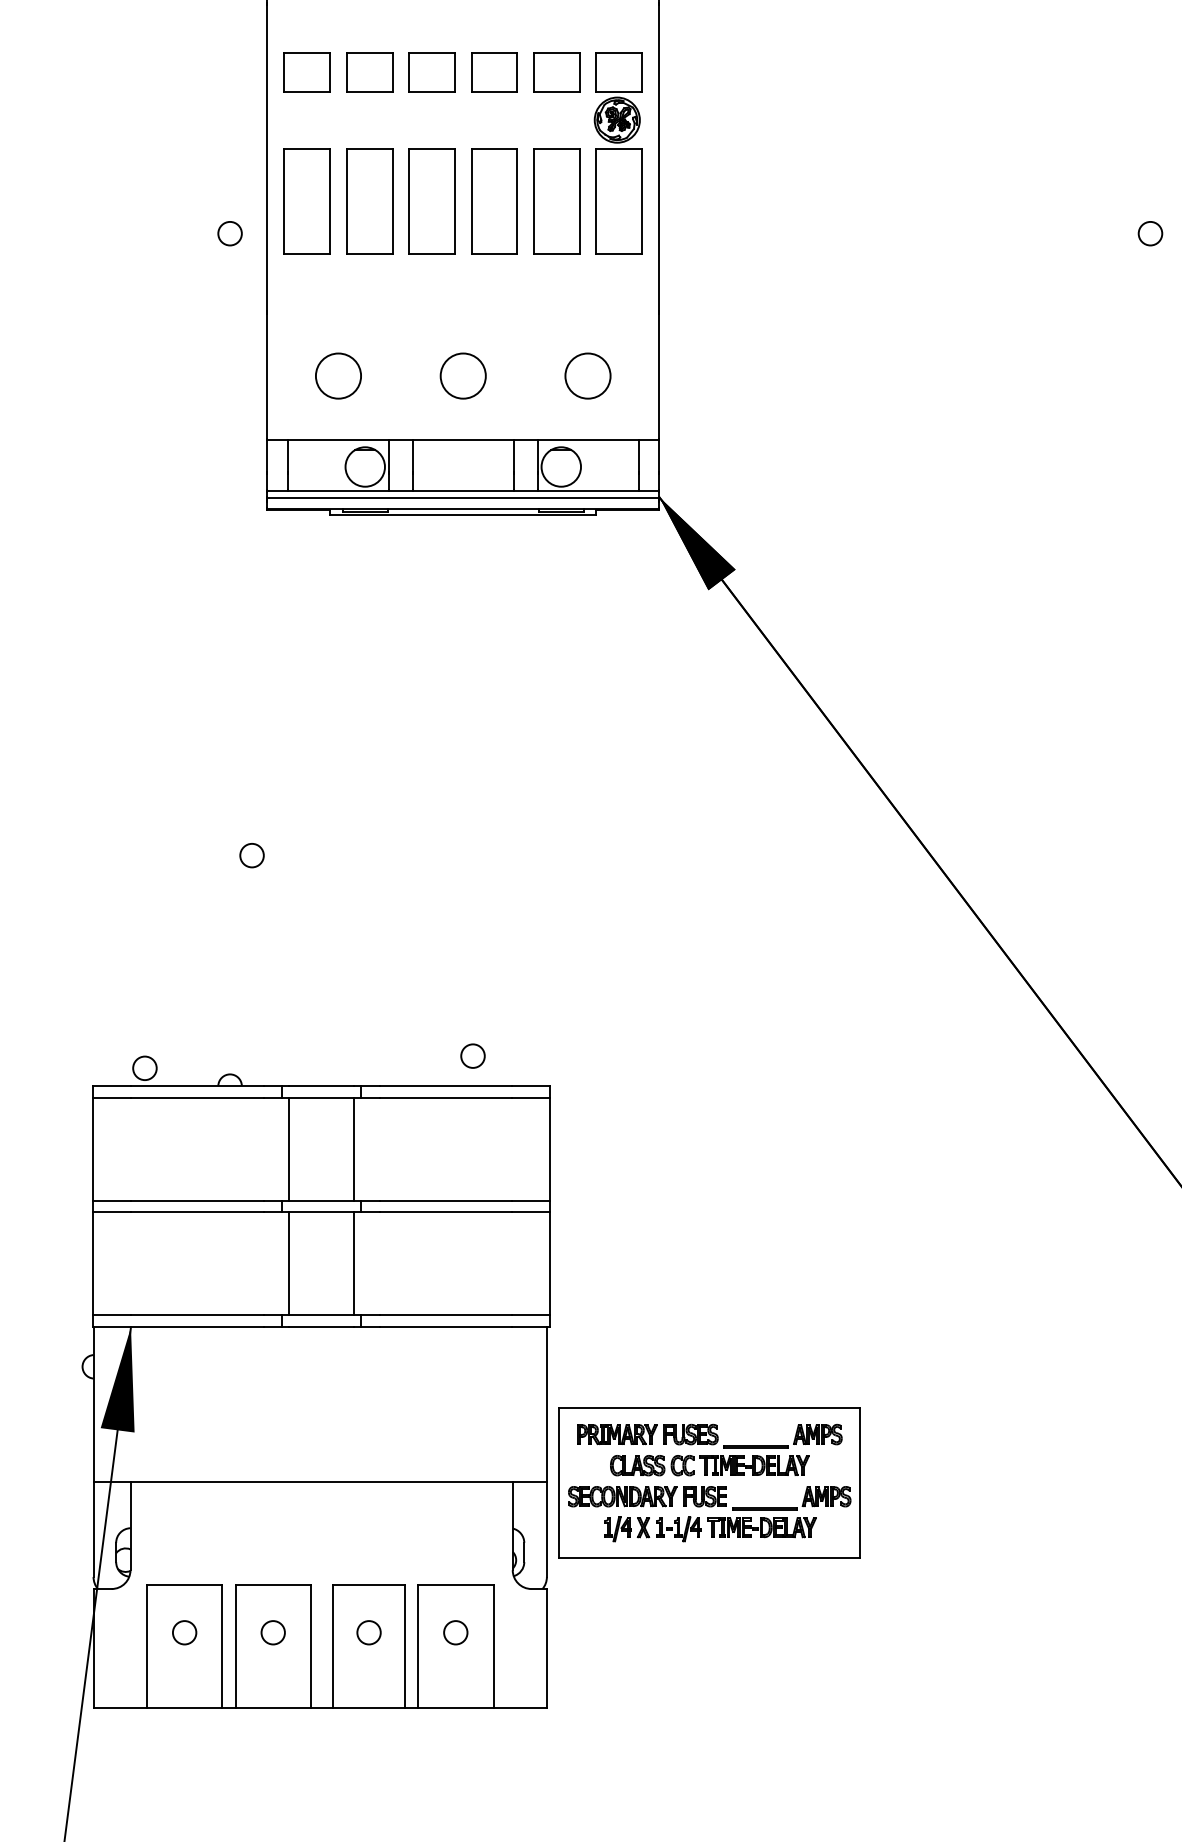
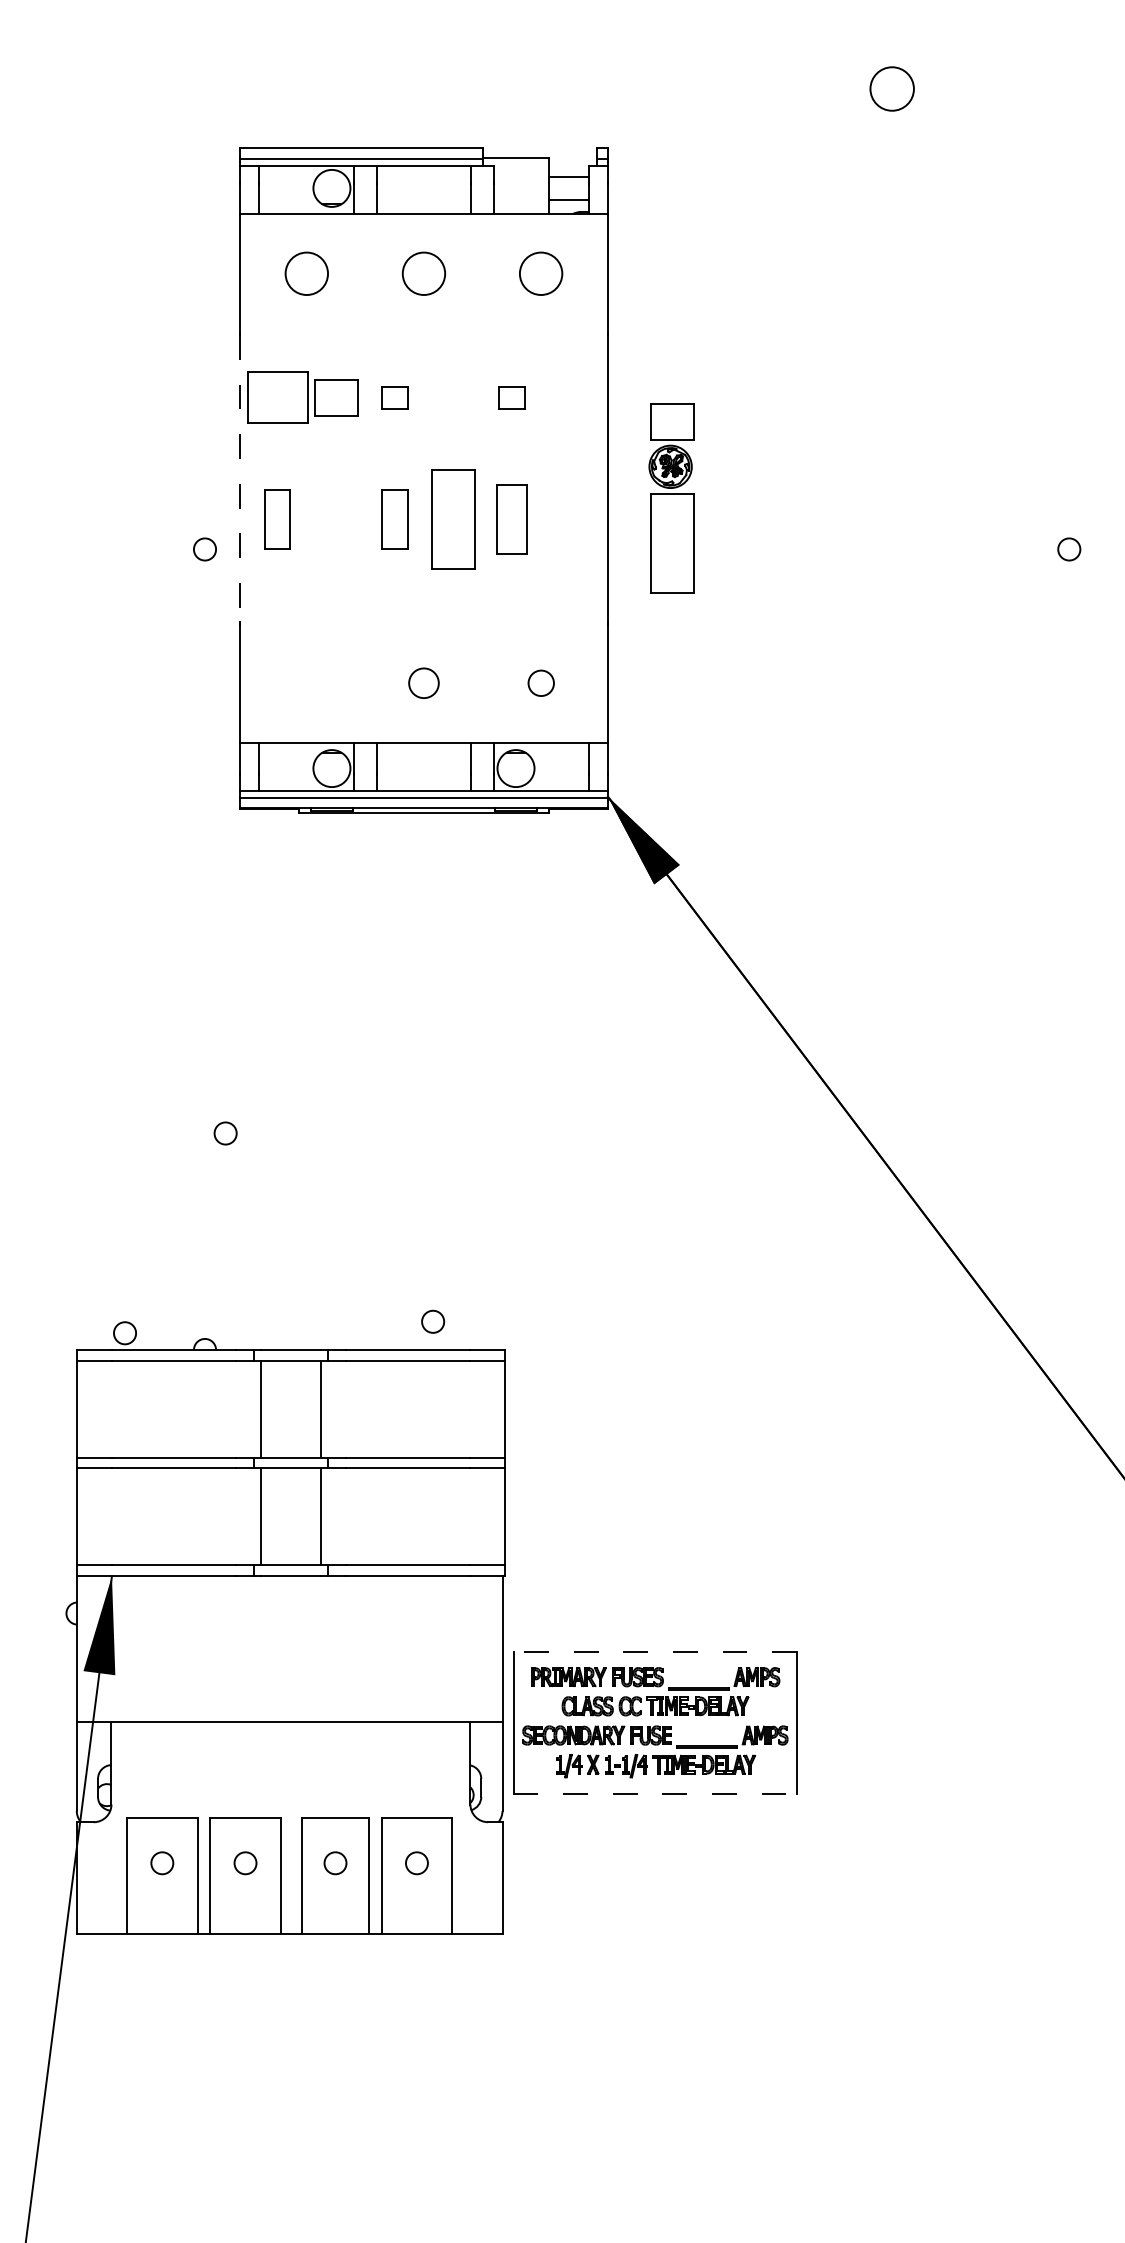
part: (307, 71) -> (277, 397), size x1.4
part: (431, 71) -> (394, 397), size x0.6
part: (494, 71) -> (453, 397), removed
part: (556, 71) -> (511, 397), size x0.6
part: (618, 153) -> (671, 498), moved
line: (266, 158) -> (239, 478), solid -> dashed
part: (307, 201) -> (277, 519), size x0.6
part: (370, 201) -> (336, 519), removed
part: (431, 201) -> (394, 519), size x0.6
part: (556, 201) -> (511, 519), size x0.7
circle: (338, 376) -> (306, 683), removed
circle: (462, 376) -> (423, 683), size x0.7
circle: (588, 376) -> (541, 683), size x0.6
line: (709, 1407) -> (655, 1651), solid -> dashed
line: (709, 1558) -> (655, 1793), solid -> dashed

